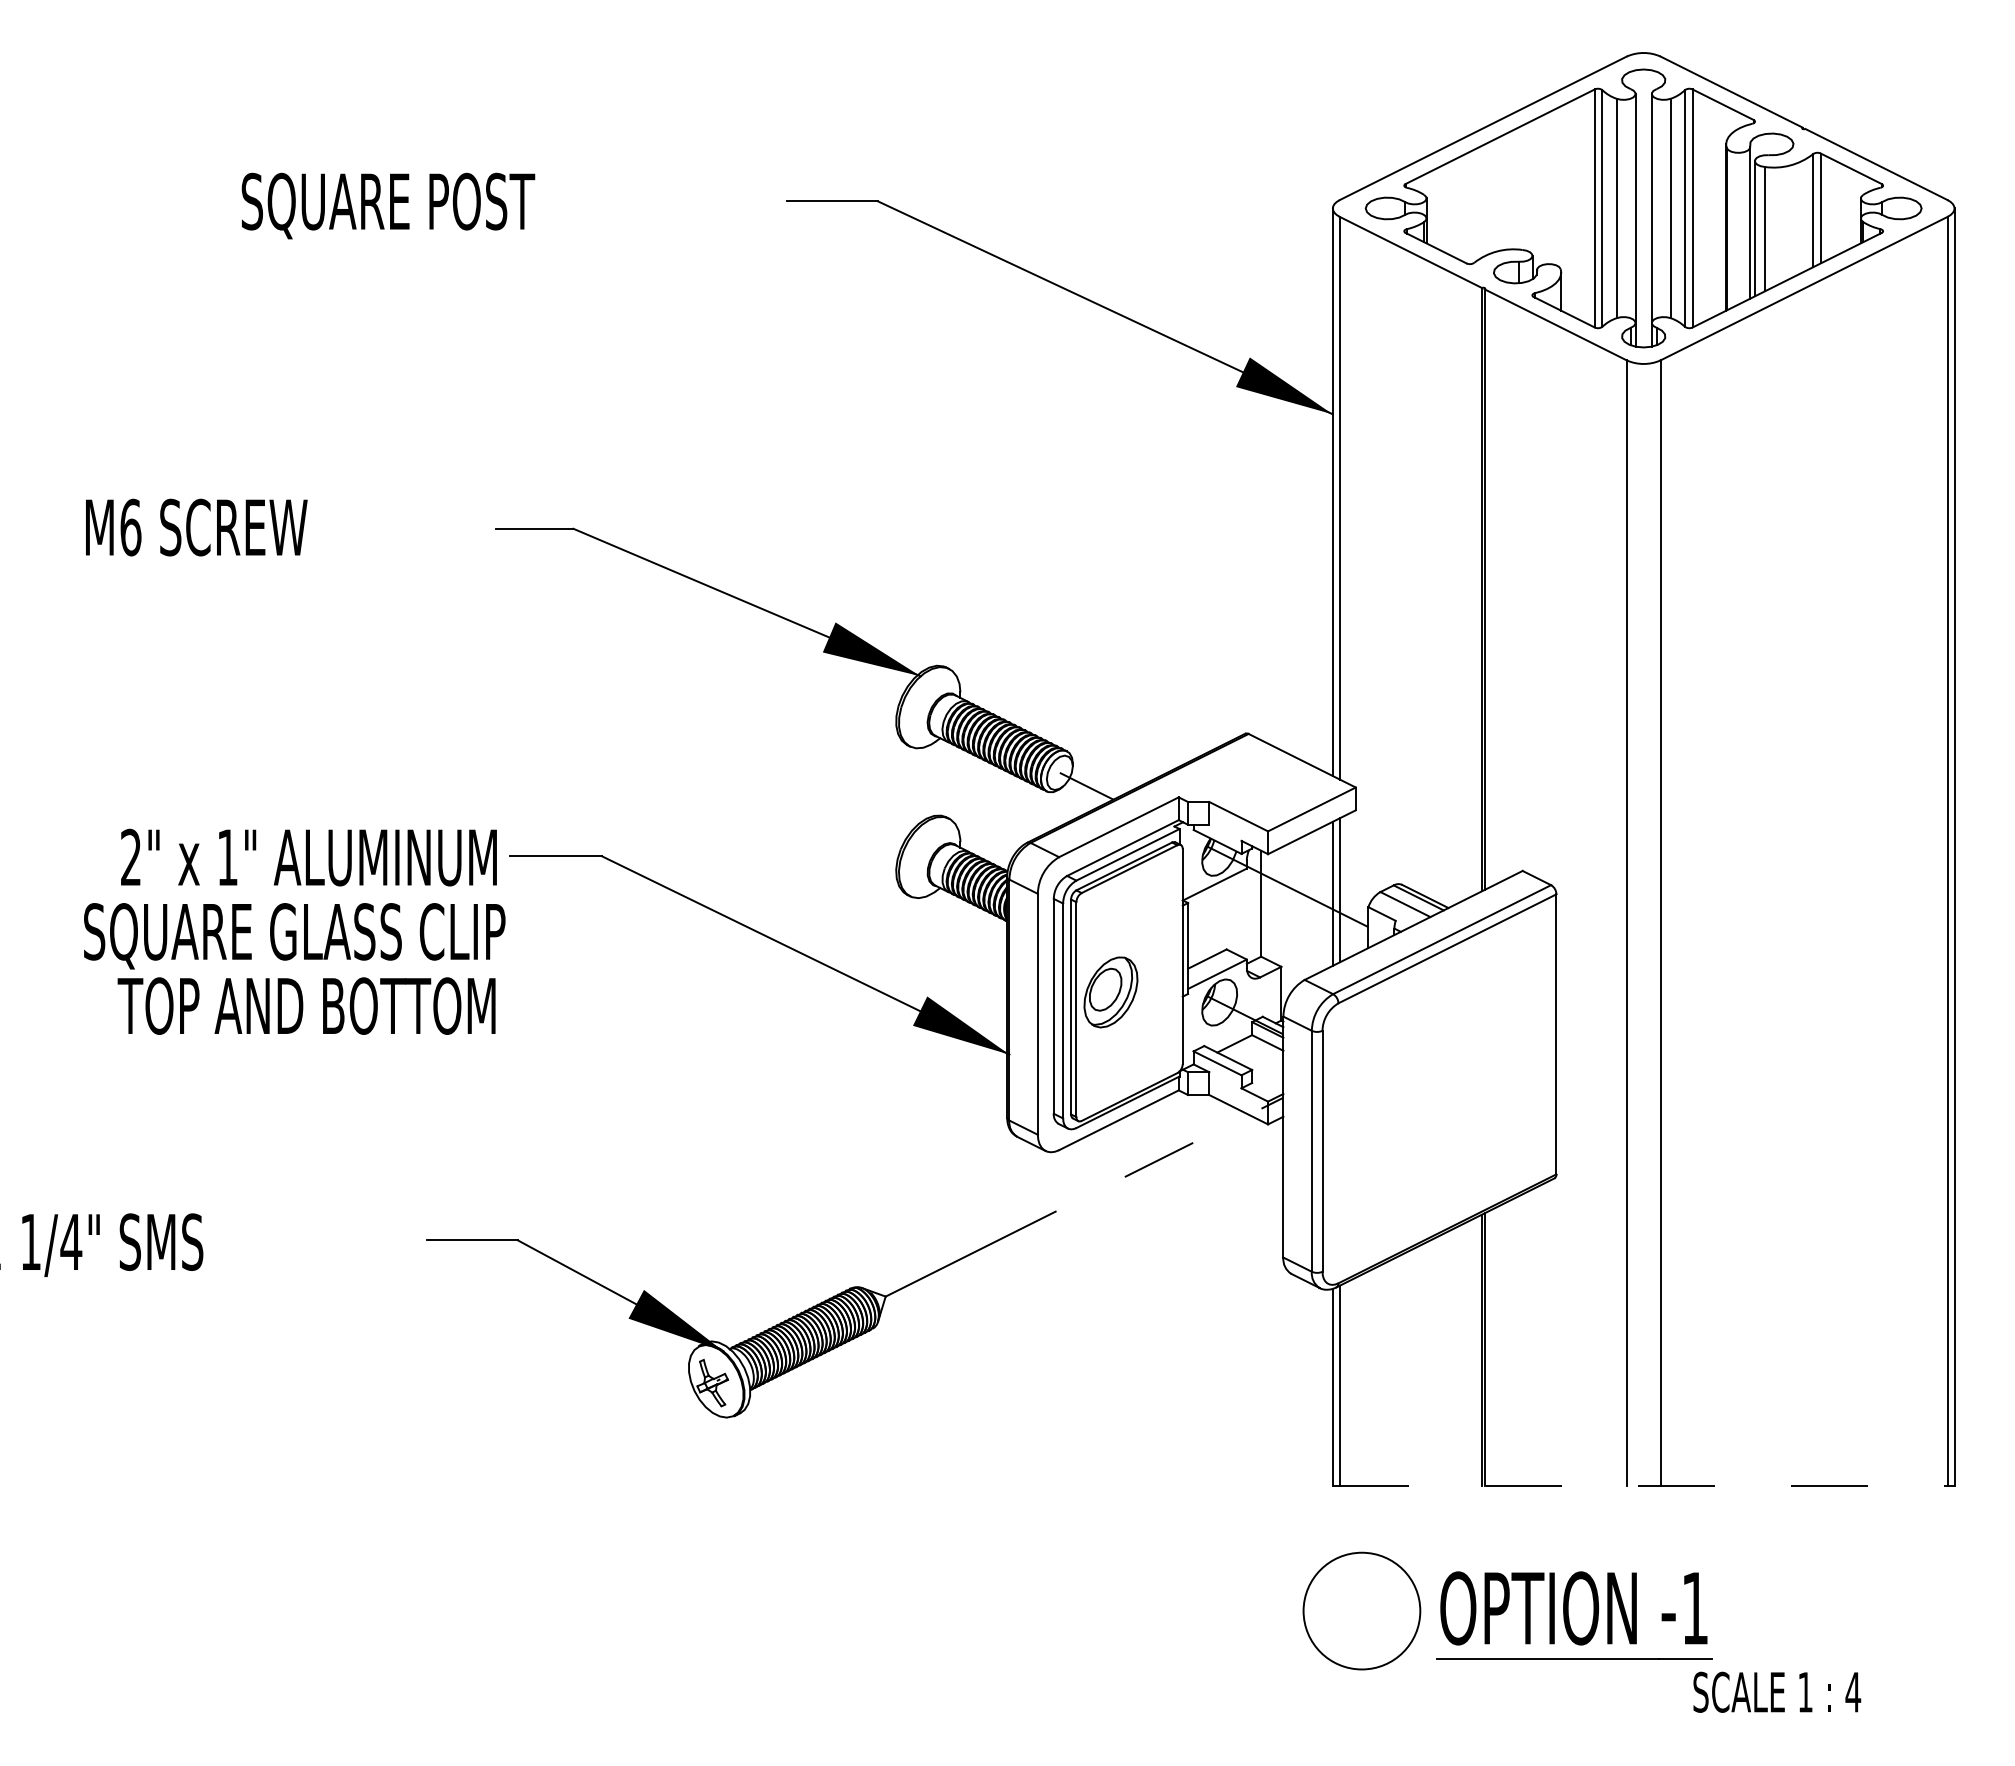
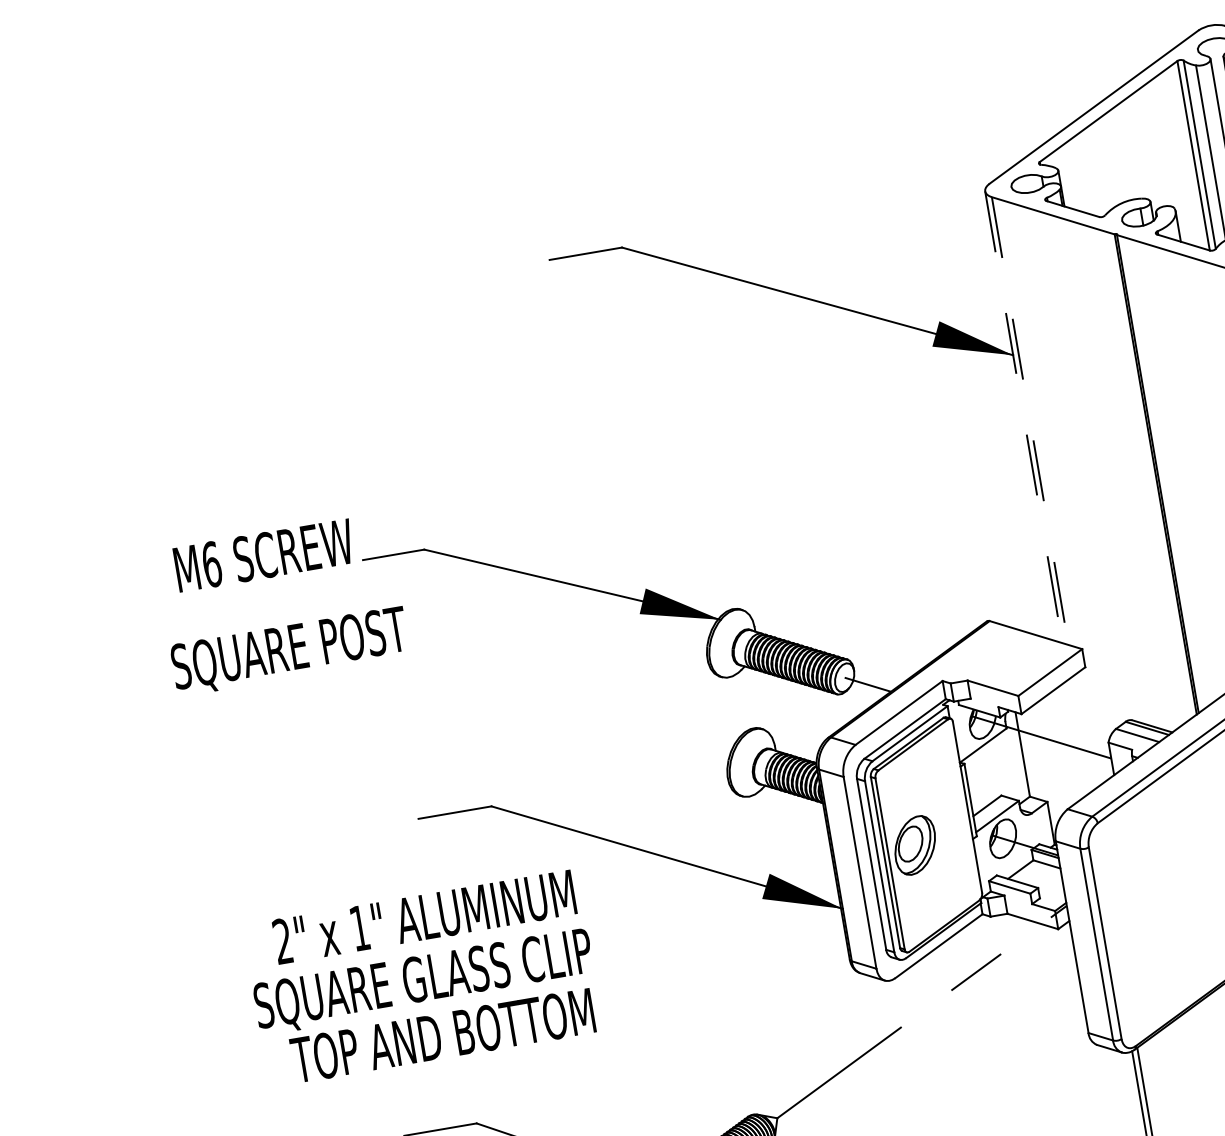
text: (388, 205) -> (290, 650), moved
line: (1332, 492) -> (1023, 417), solid -> dashed
line: (1339, 498) -> (1029, 421), solid -> dashed
text: (196, 527) -> (264, 555), moved
line: (1339, 890) -> (1083, 733), removed
line: (1332, 893) -> (1078, 736), removed
text: (294, 931) -> (423, 978), moved

